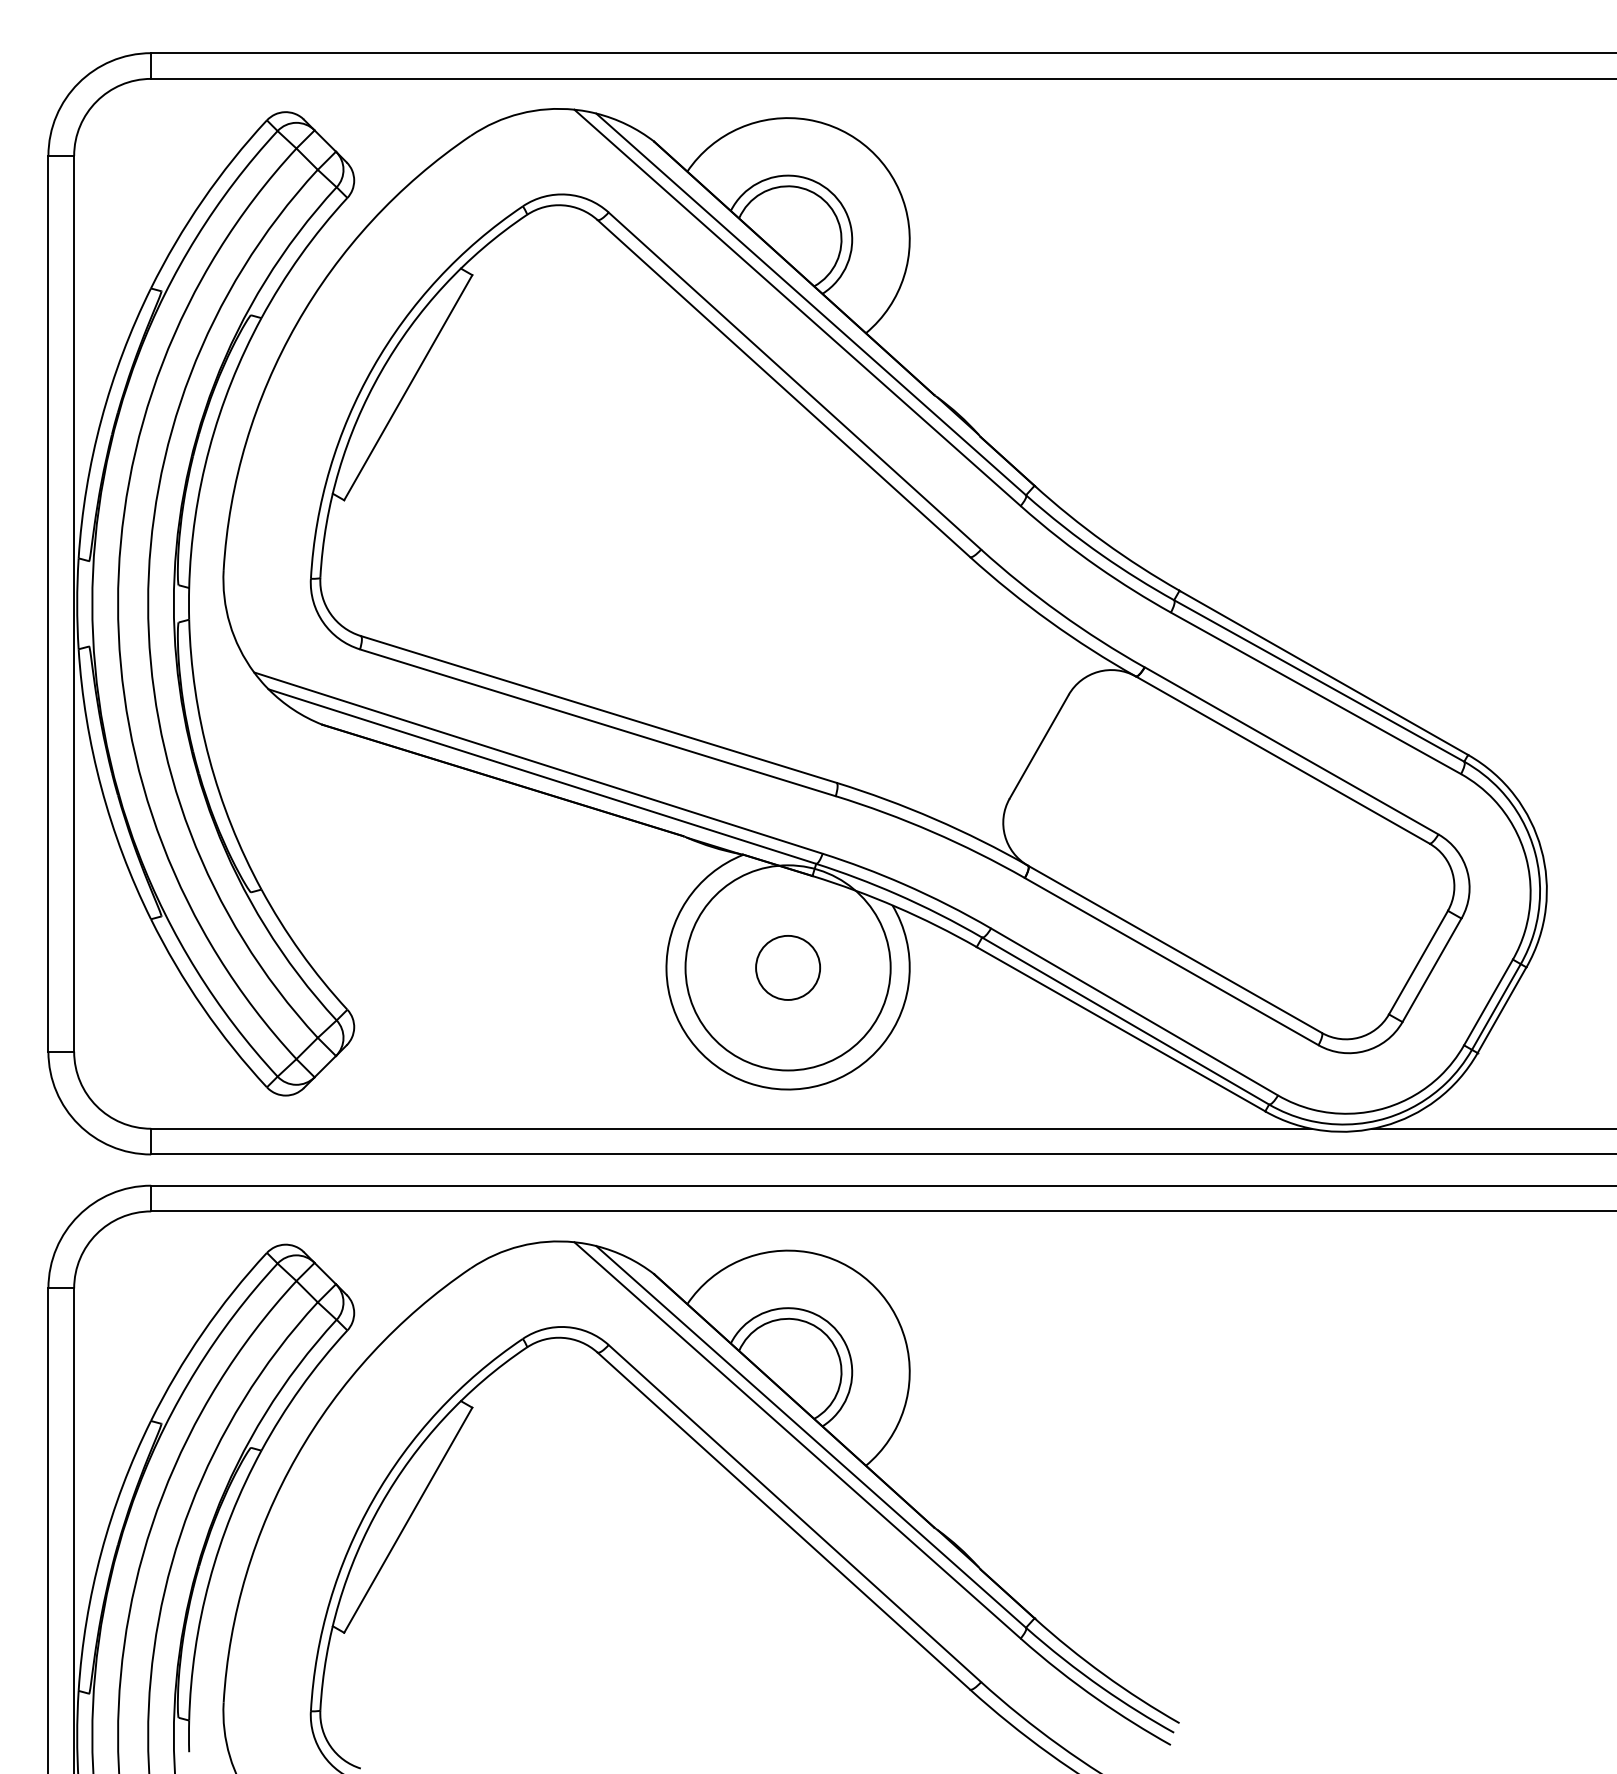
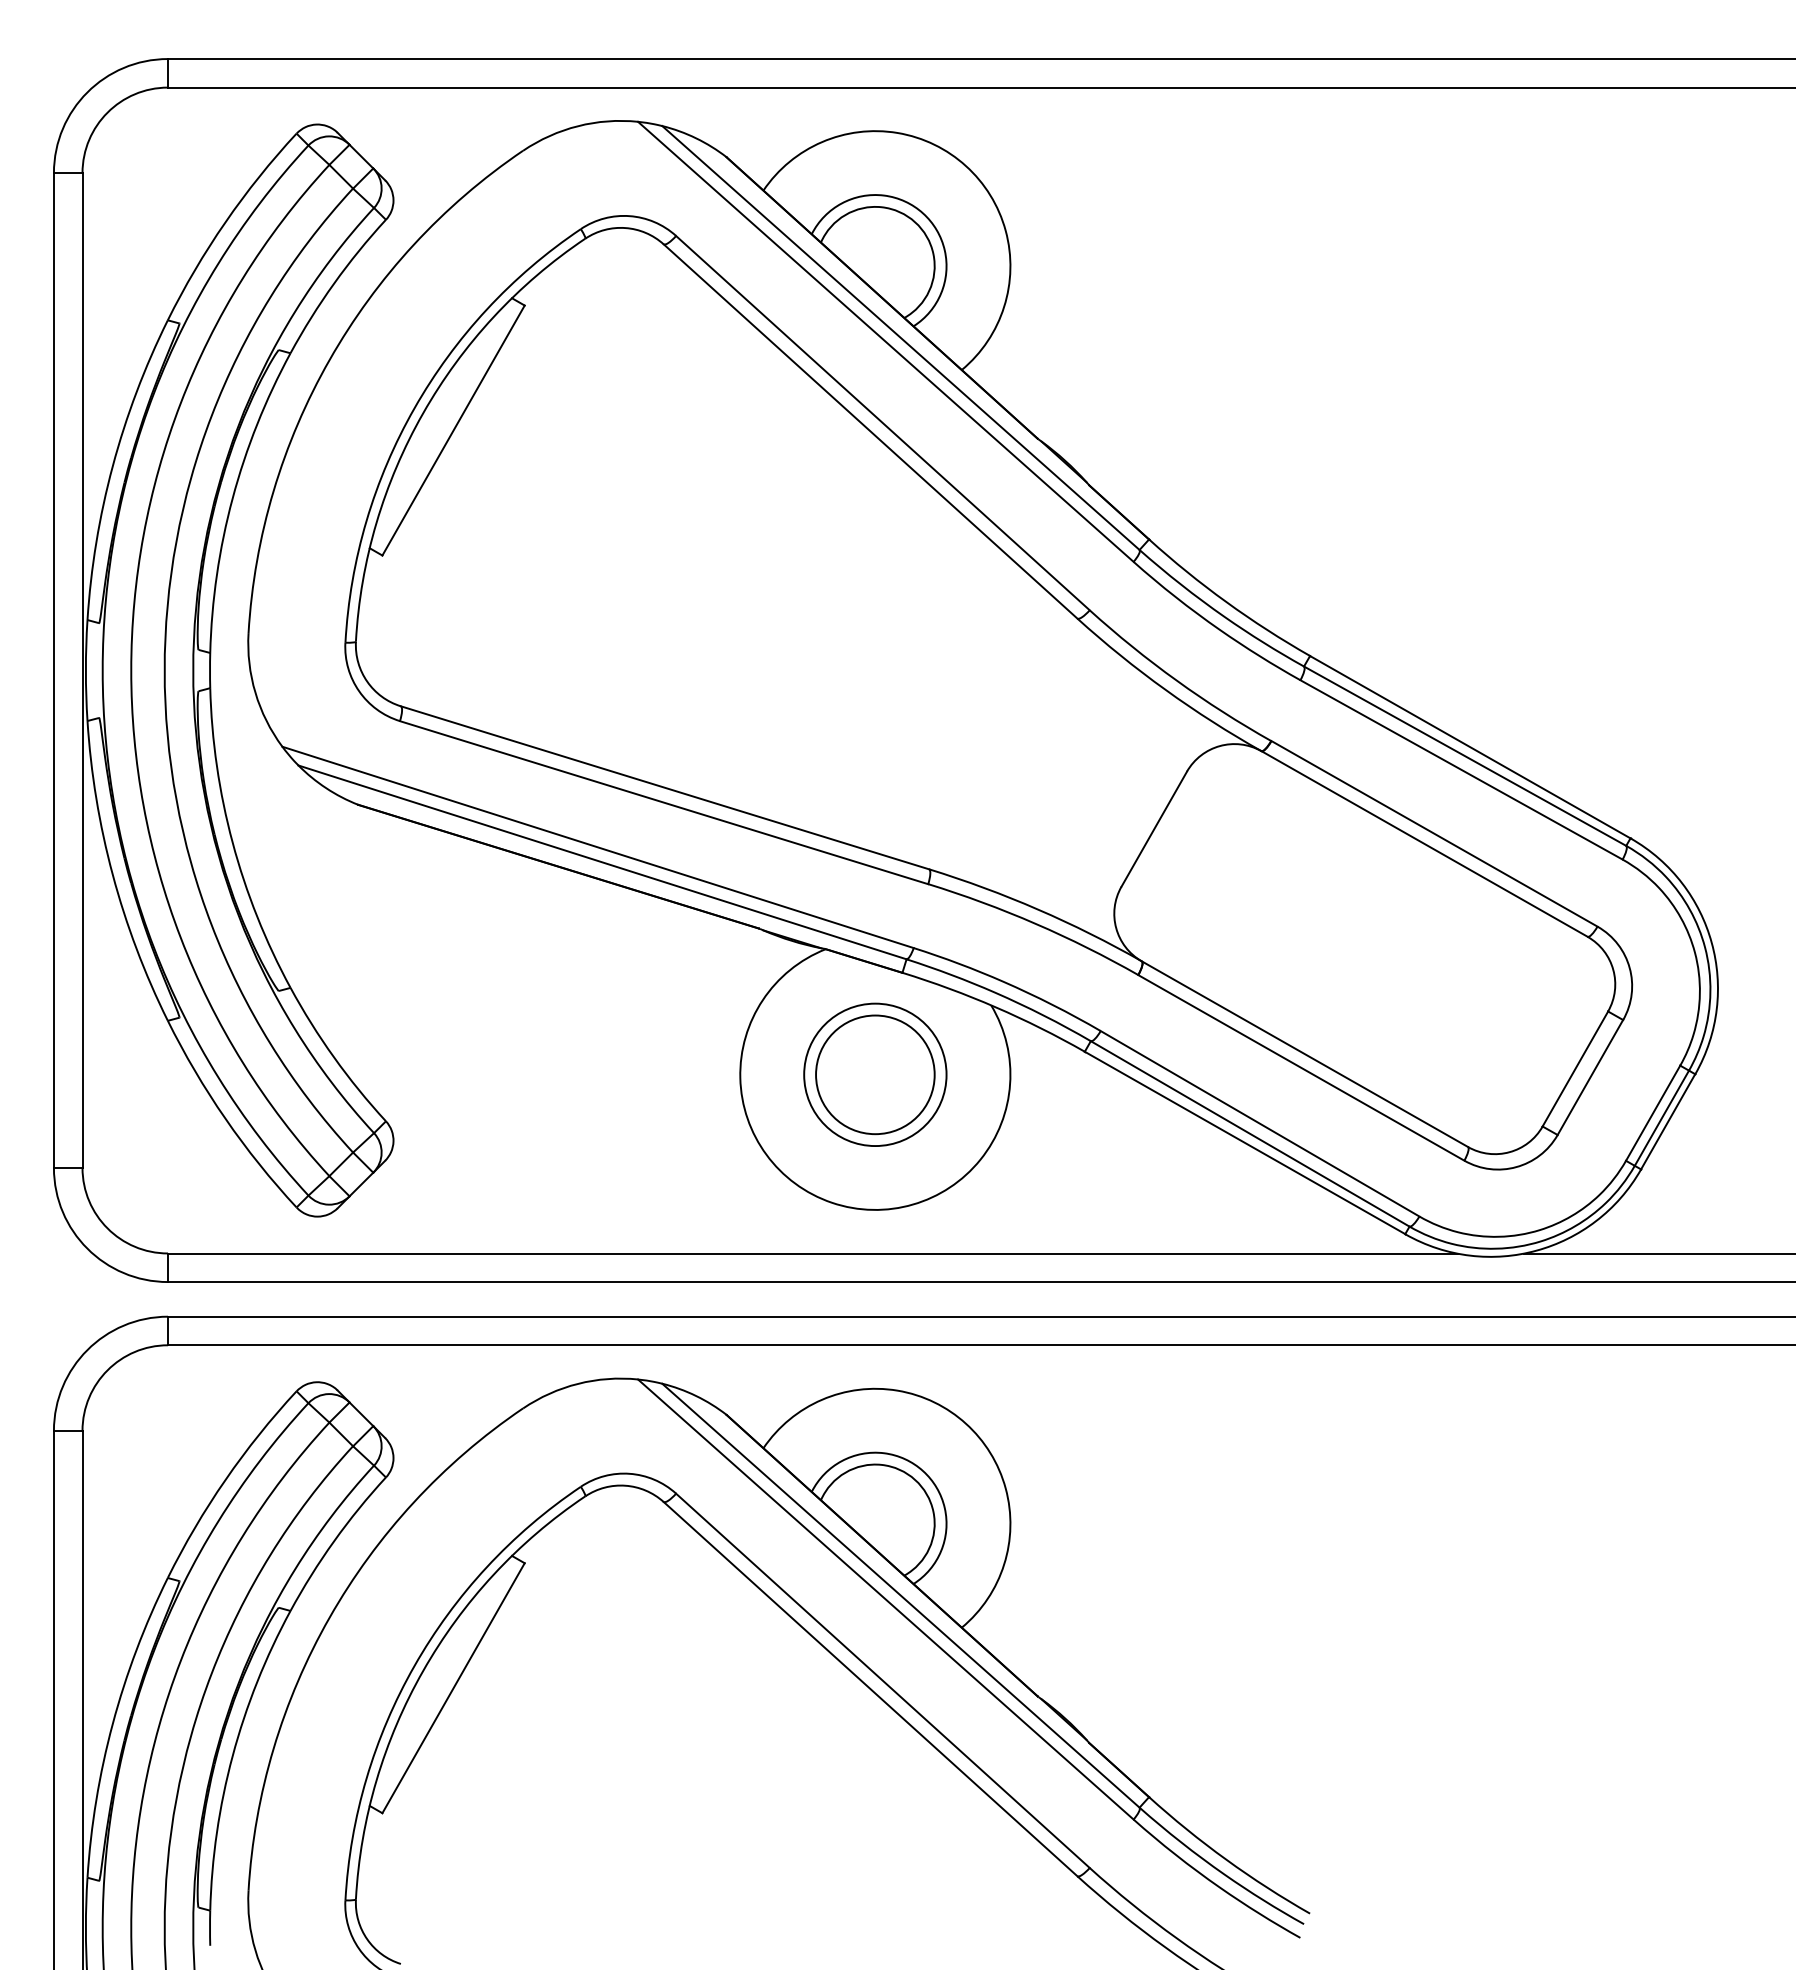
circle: (787, 967) -> (874, 1074), size x1.67
circle: (788, 967) -> (875, 1074), size x0.62

